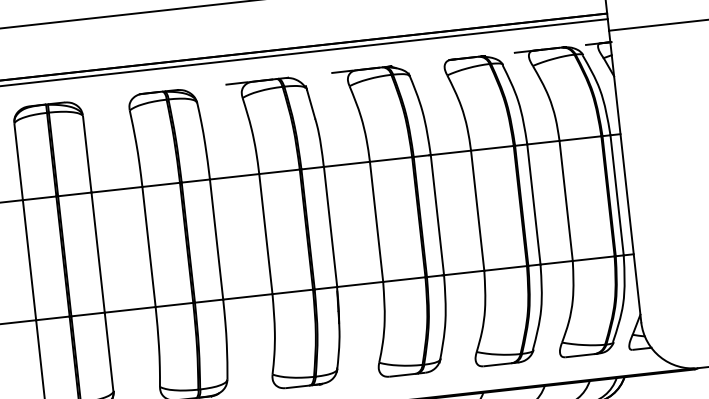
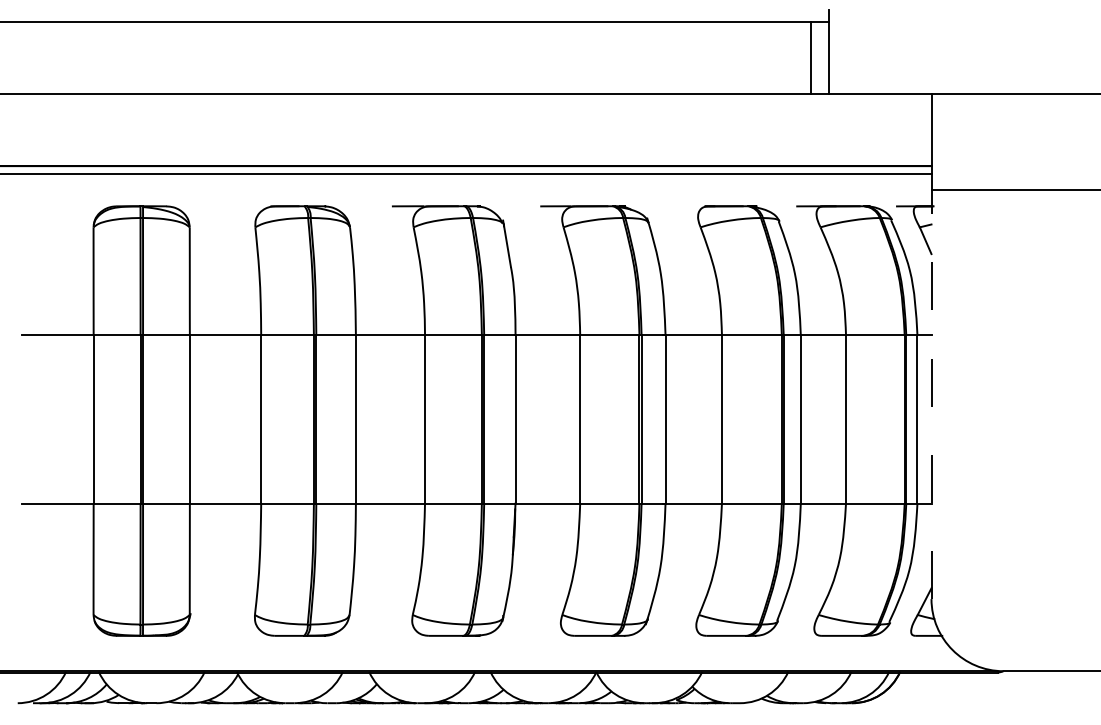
line: (625, 176) -> (931, 394), solid -> dashed

